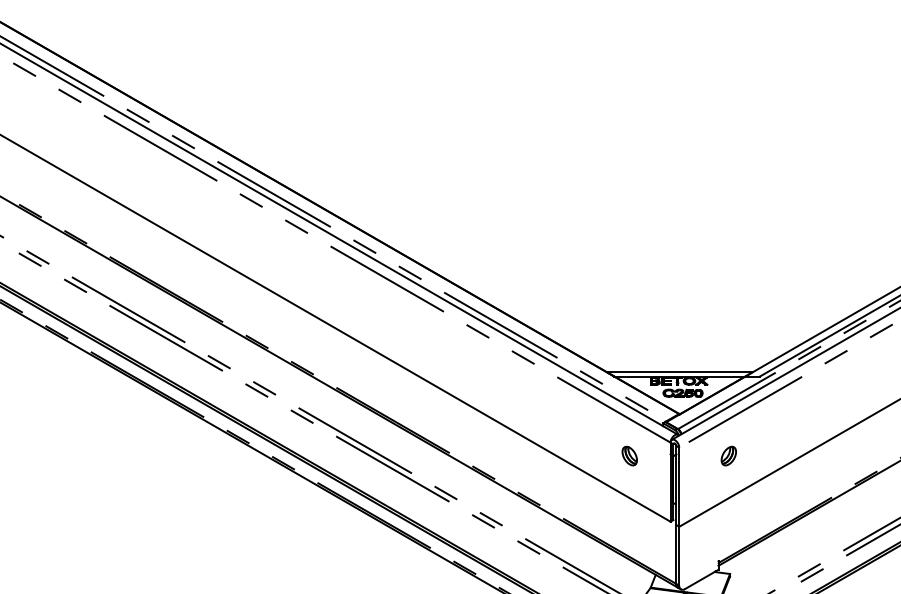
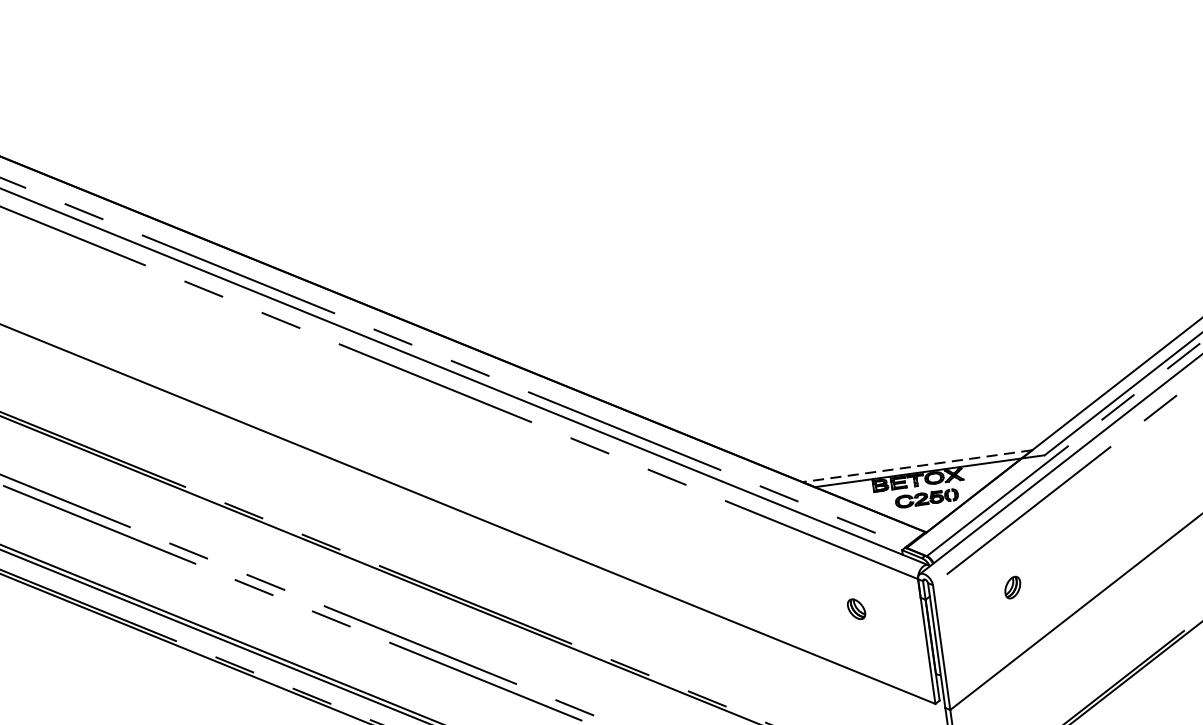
line: (679, 372) -> (916, 466), solid -> dashed
part: (629, 455) -> (856, 608), size x0.7
part: (728, 455) -> (1012, 586), size x0.7

